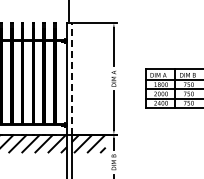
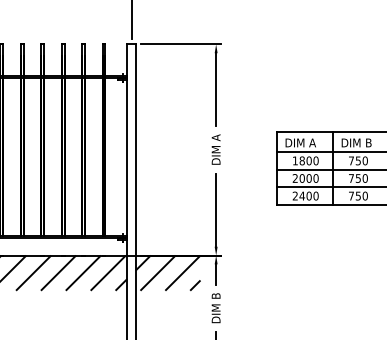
line: (71, 78) -> (135, 149), dashed -> solid

